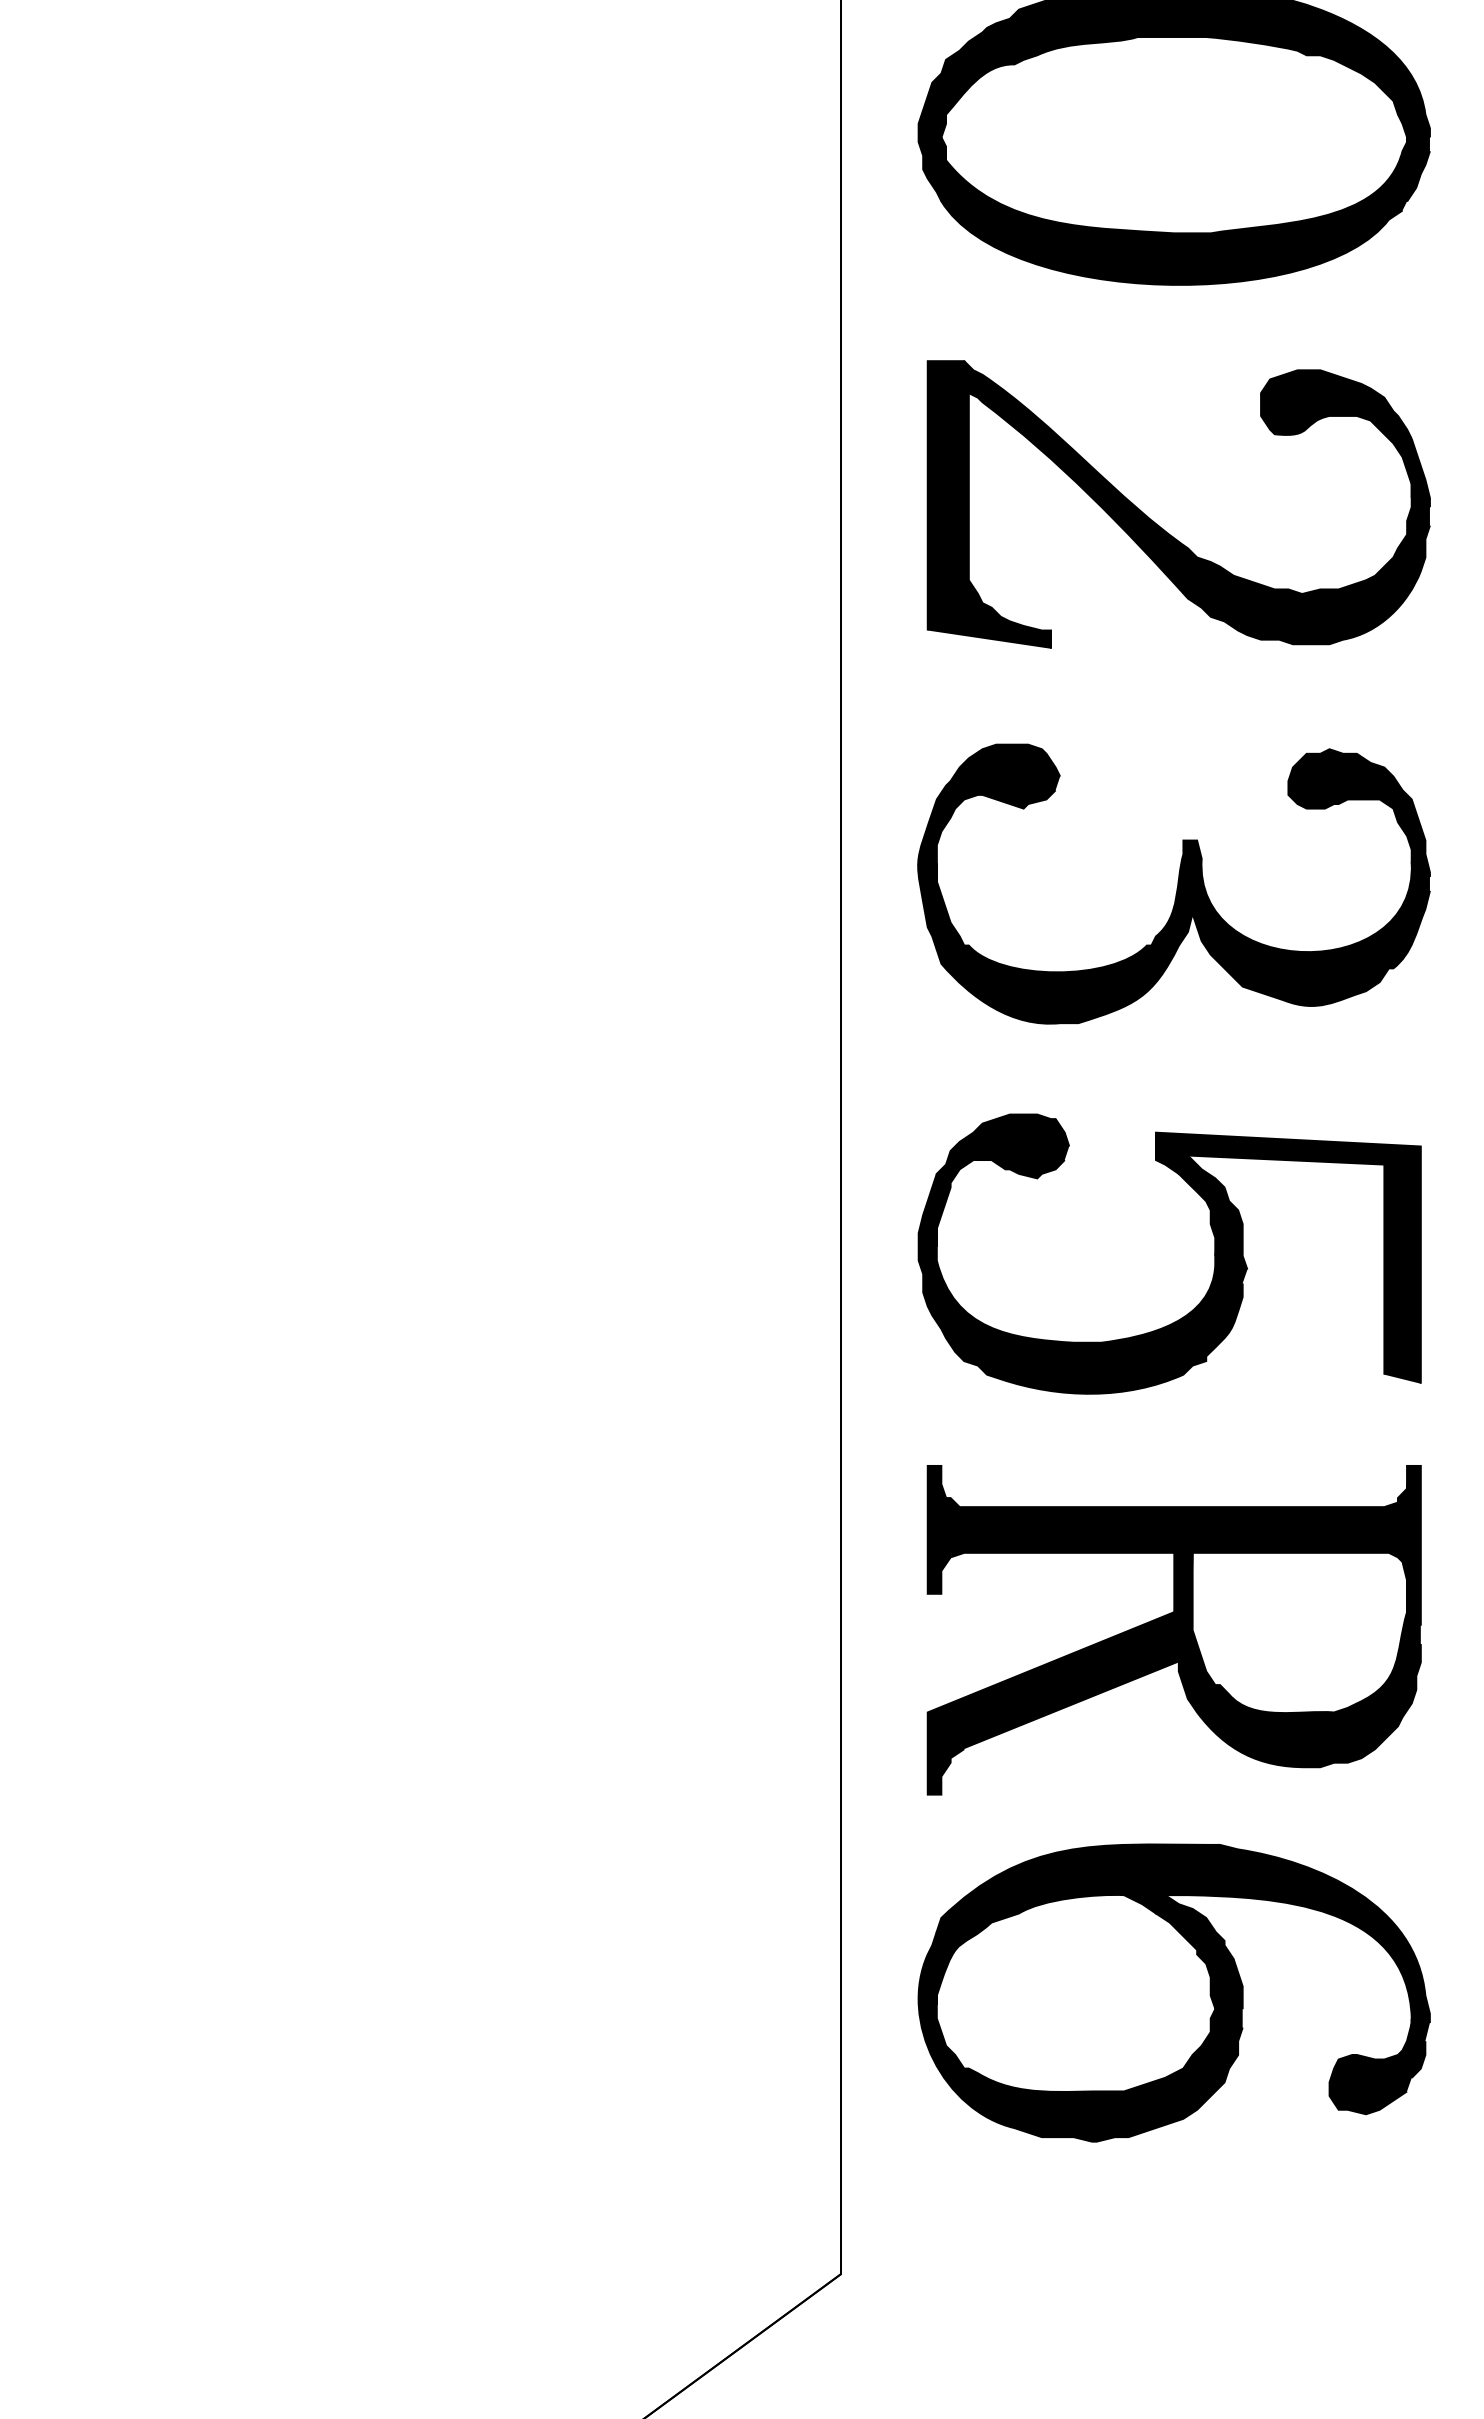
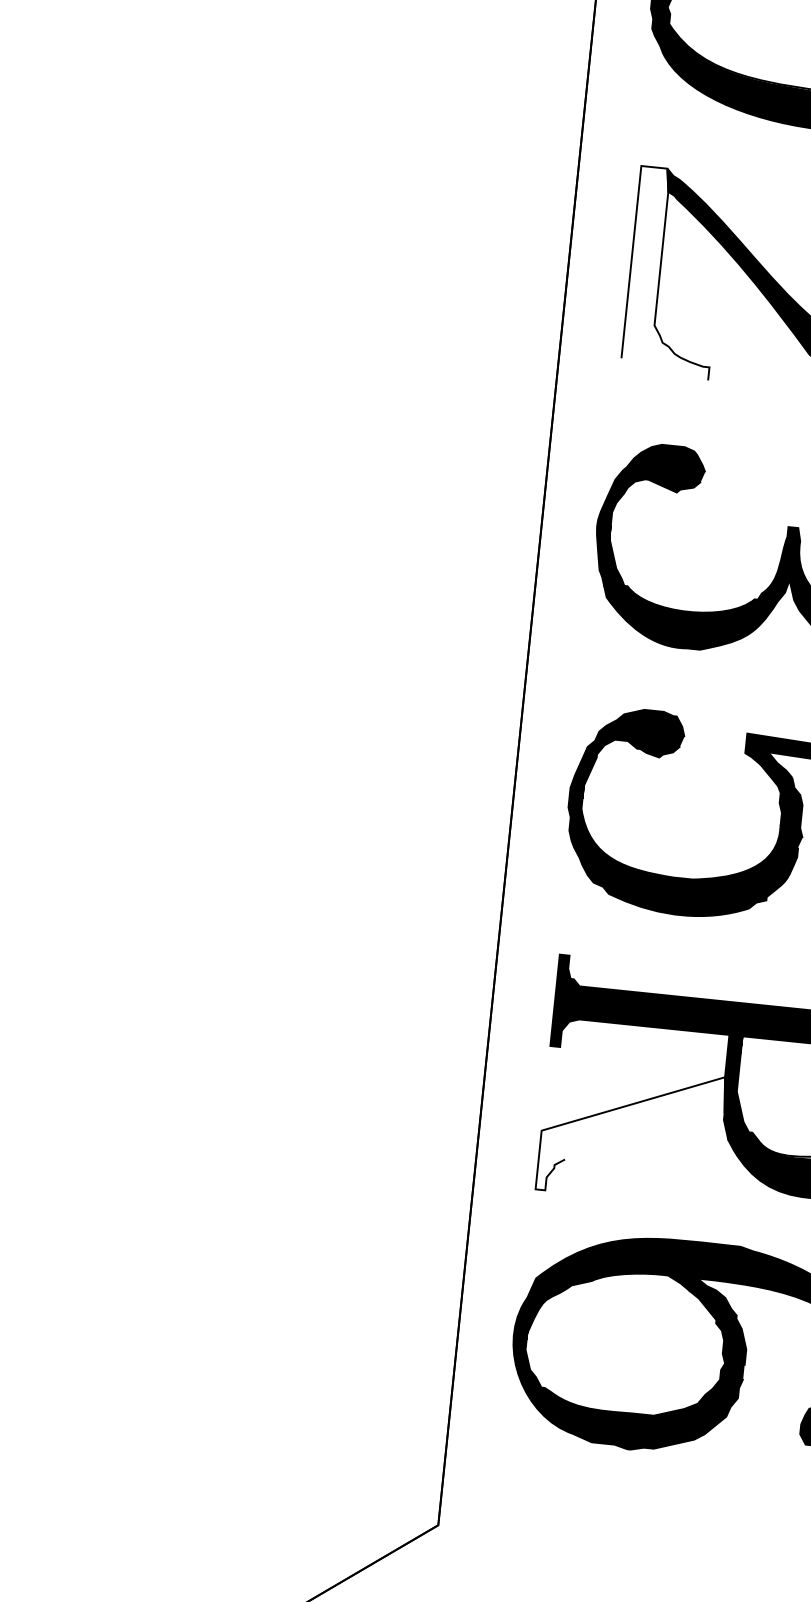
fill: (989, 504) -> (674, 272), removed
fill: (1052, 1703) -> (631, 1133), removed

